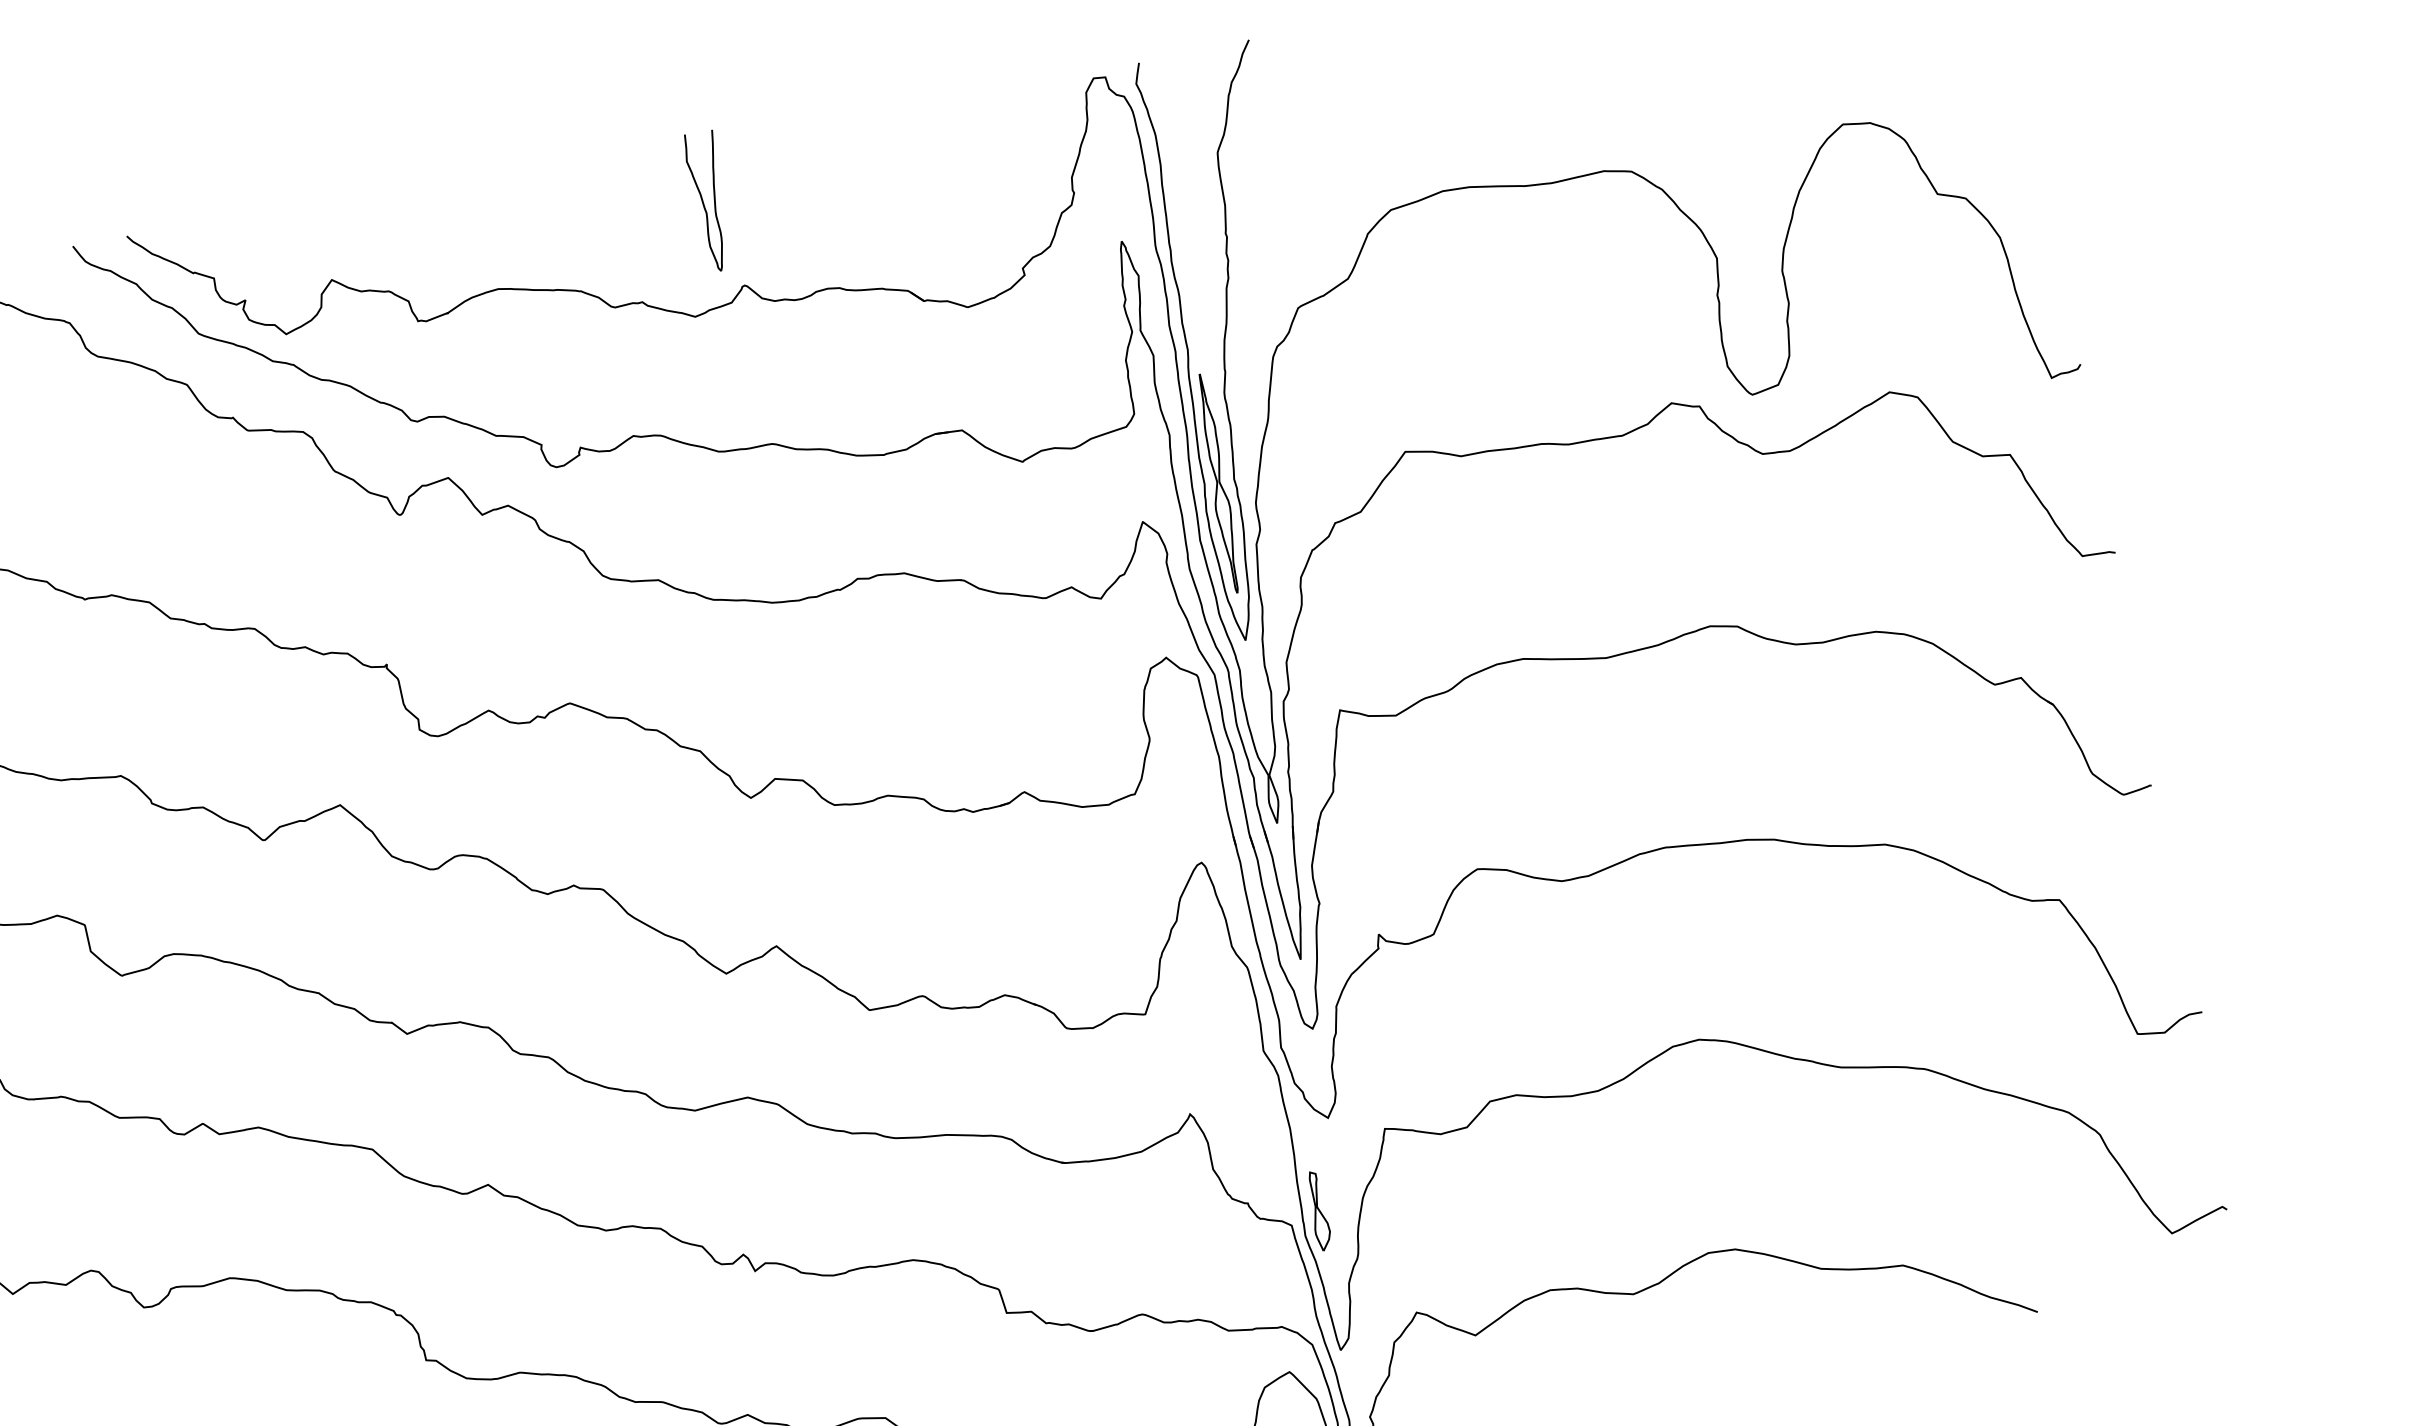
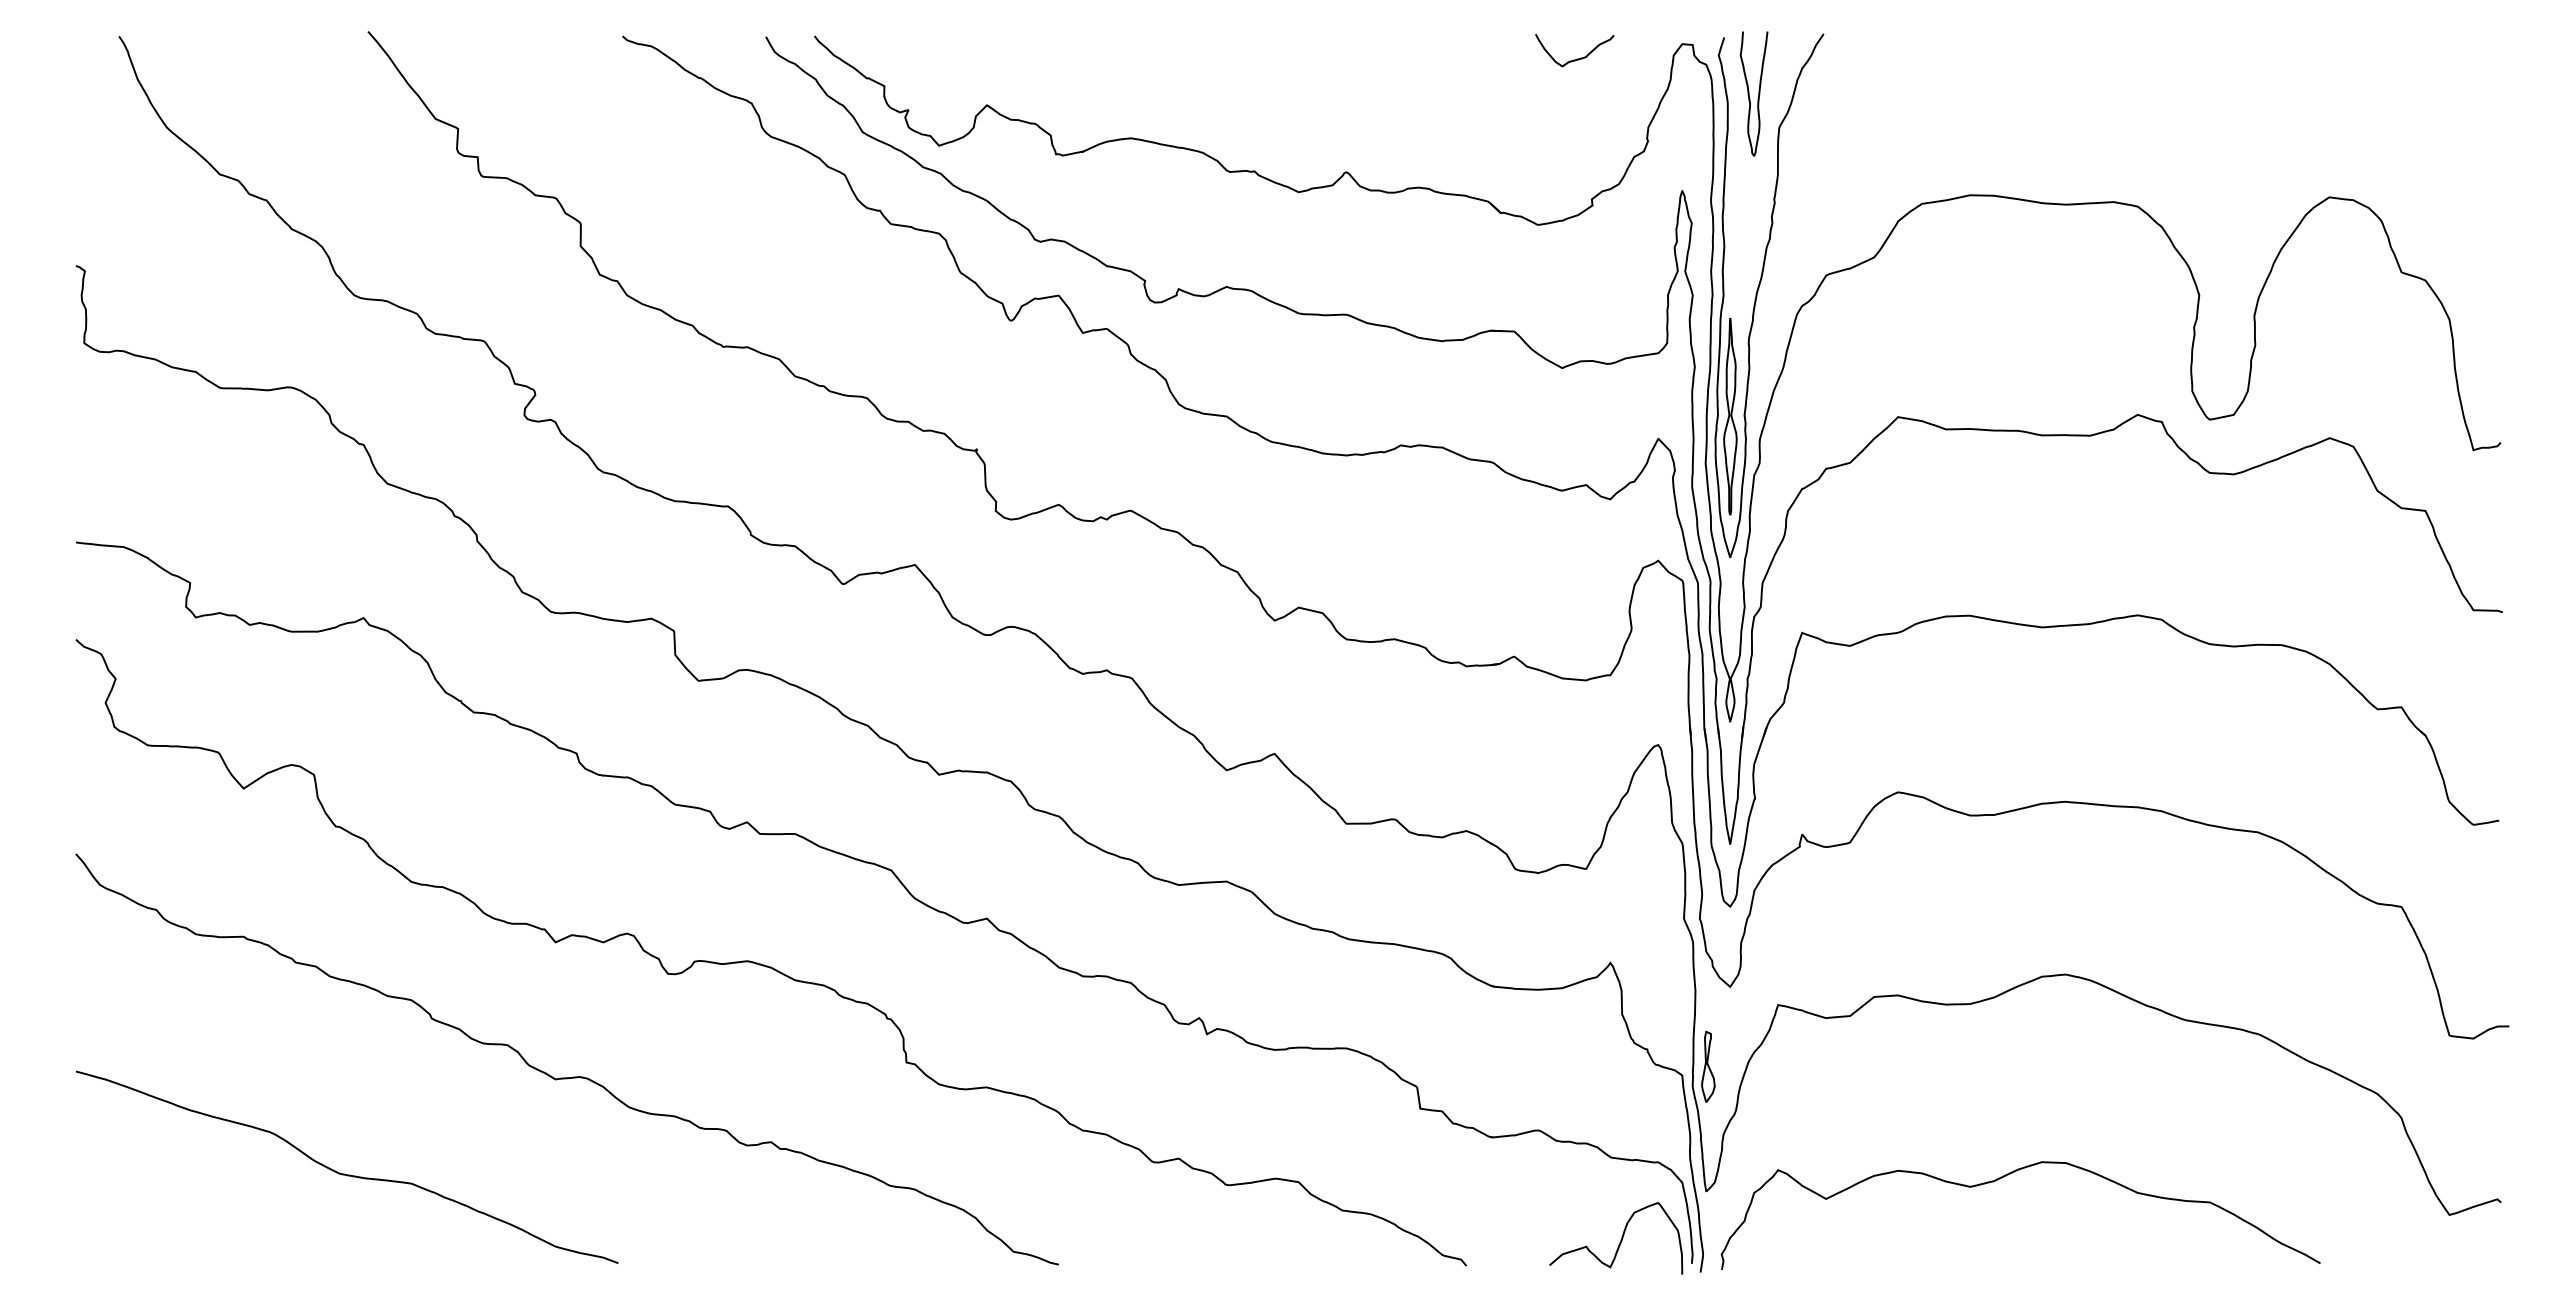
curve: (979, 114) -> (1577, 58), added
curve: (703, 202) -> (1749, 93), moved

